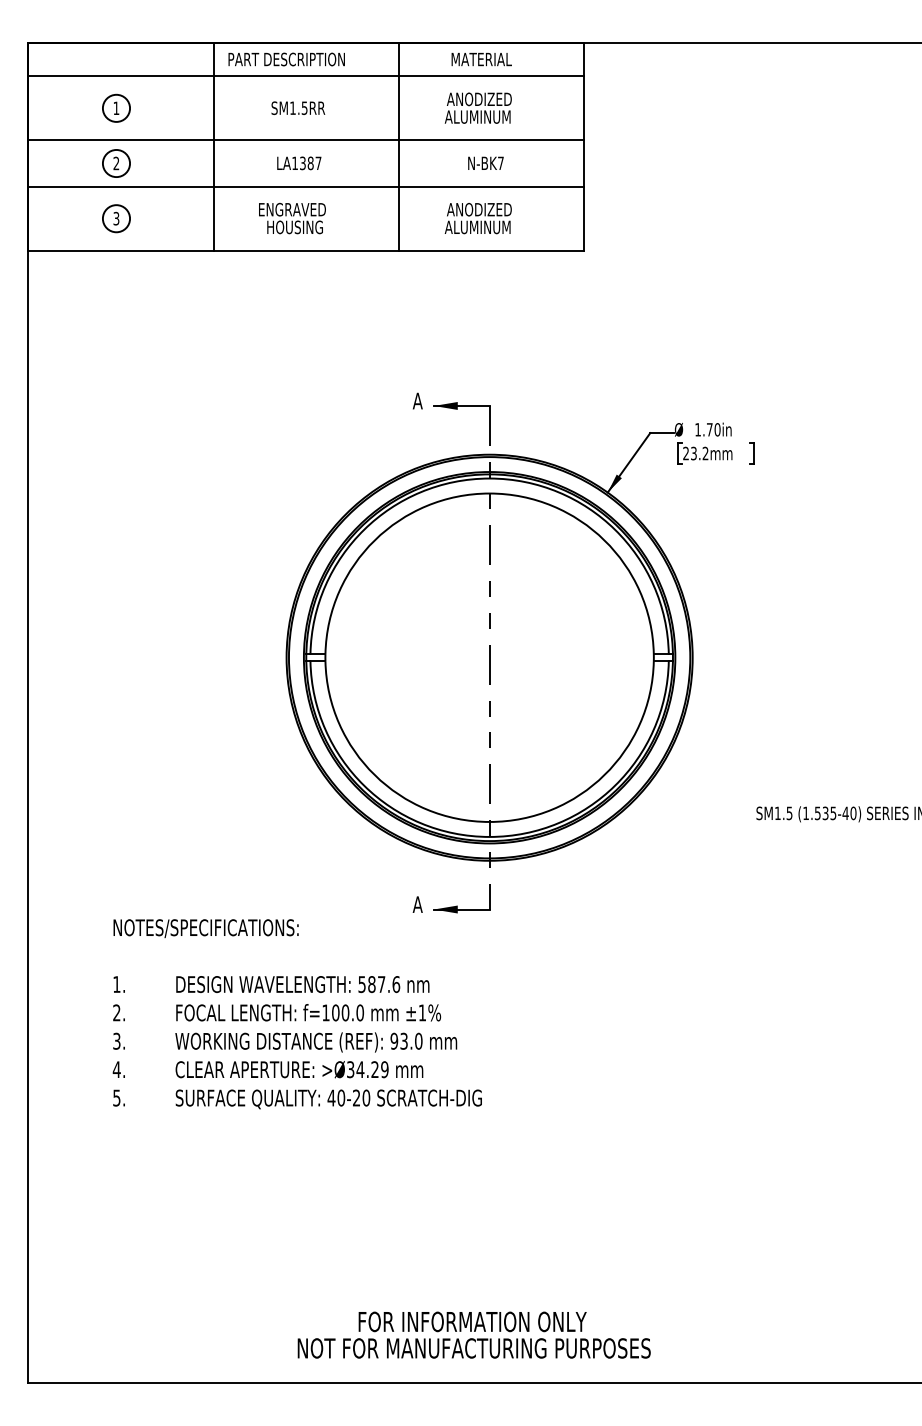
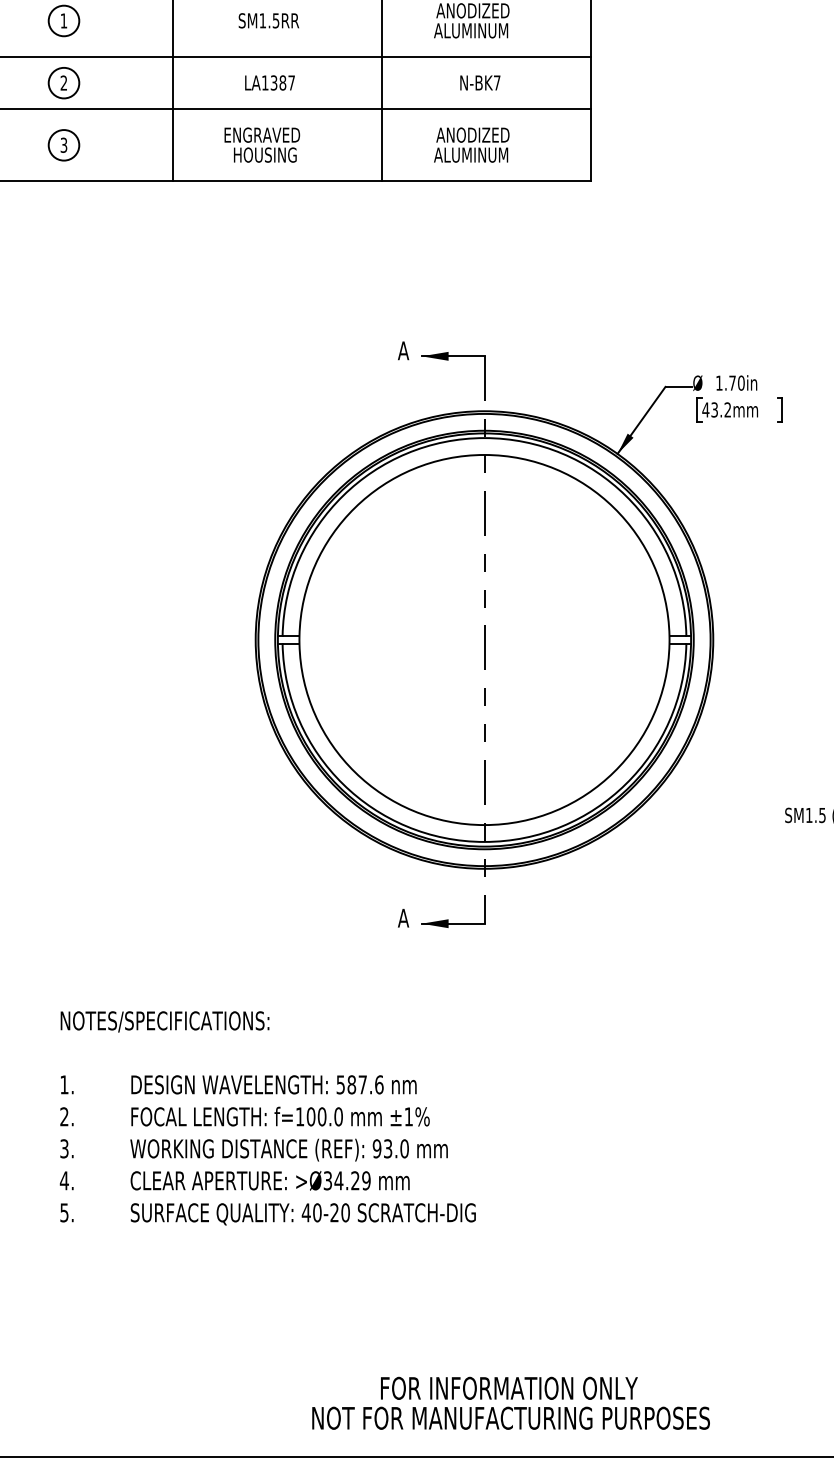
text: (685, 453) -> (705, 409), 23.2mm -> 43.2mm
text: (296, 1014) -> (266, 1118), moved
text: (473, 1334) -> (510, 1402), moved

